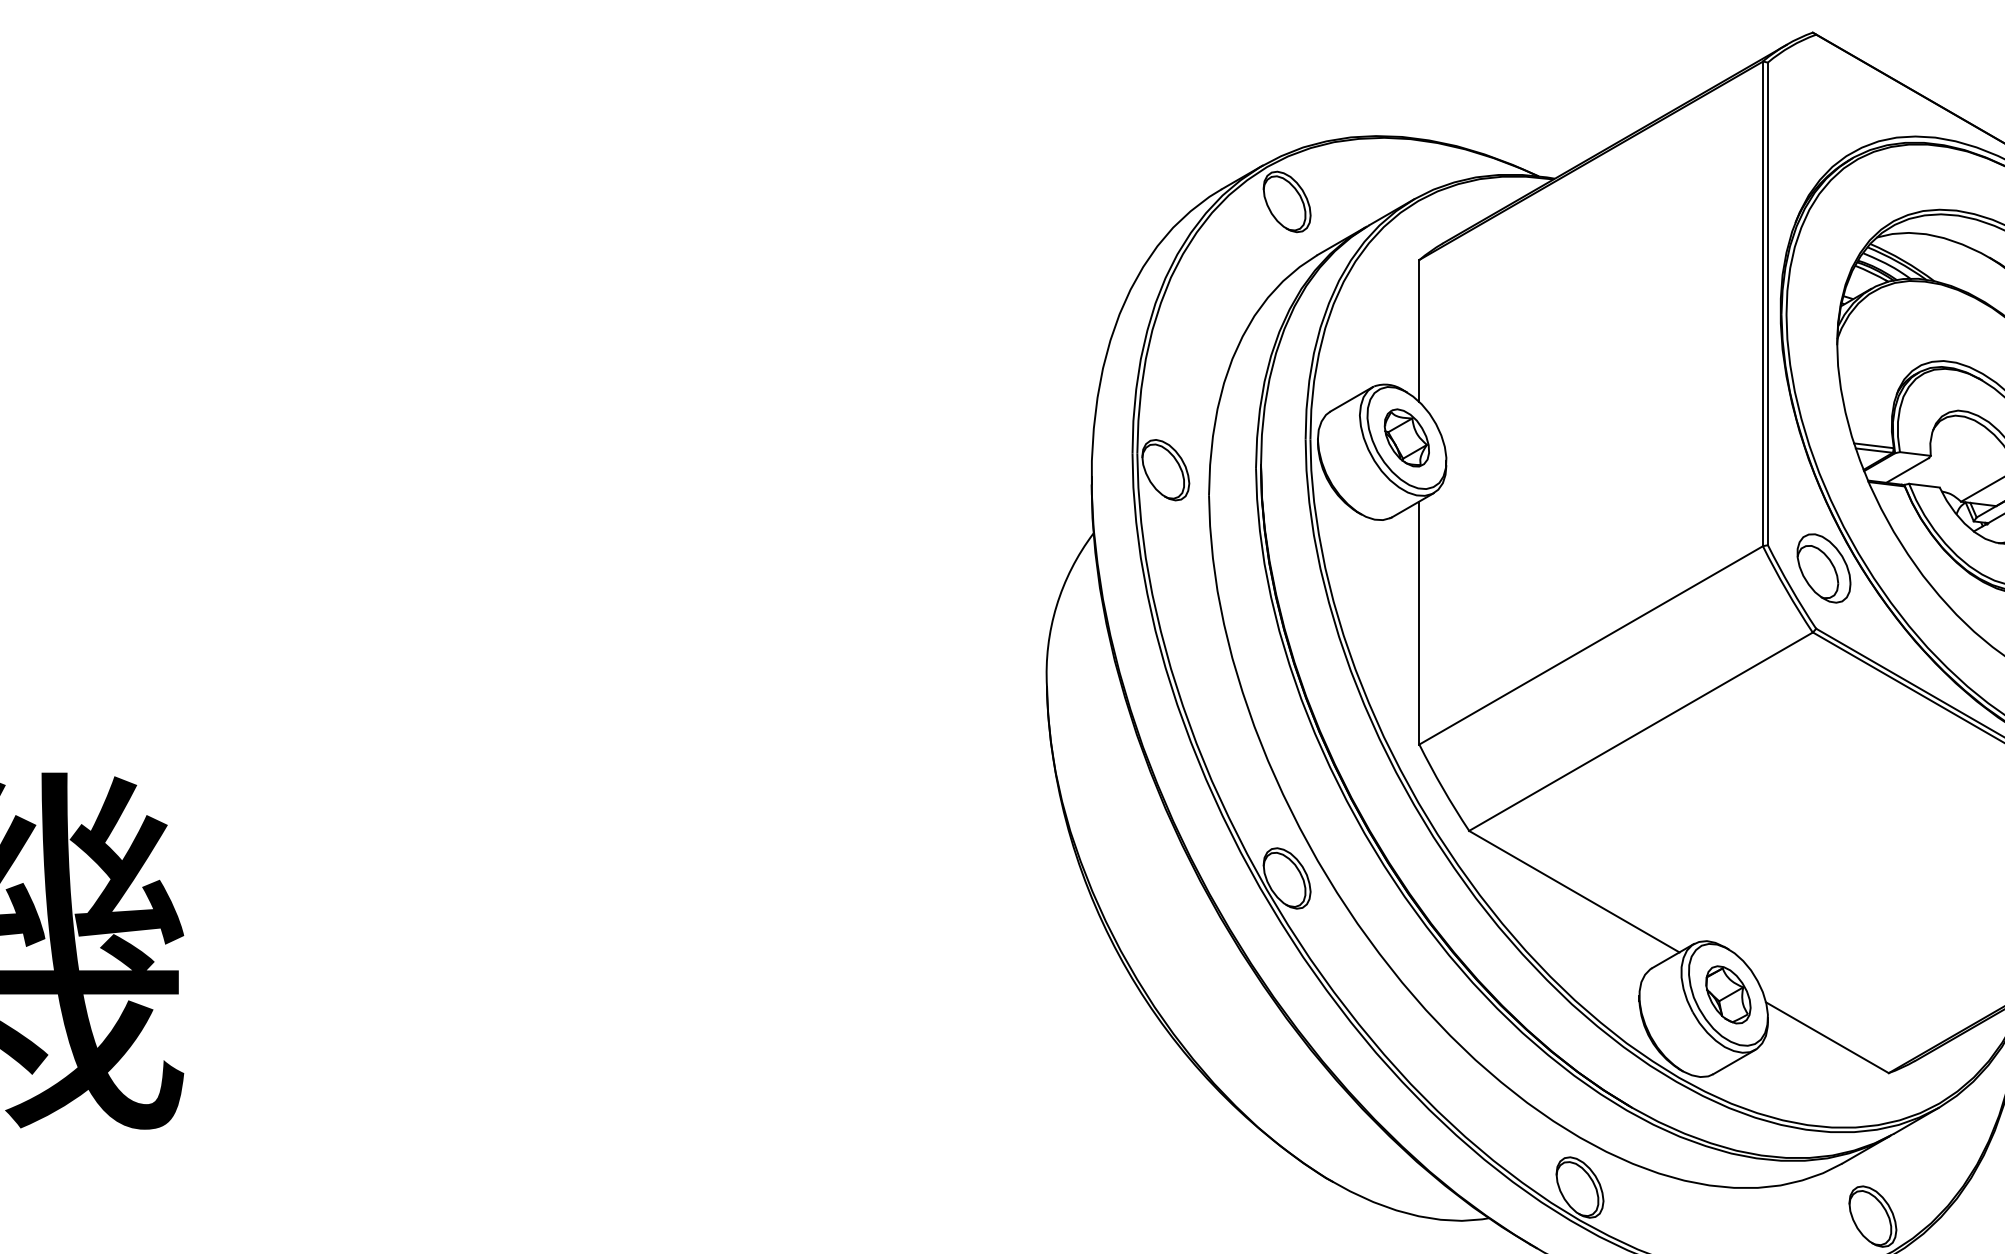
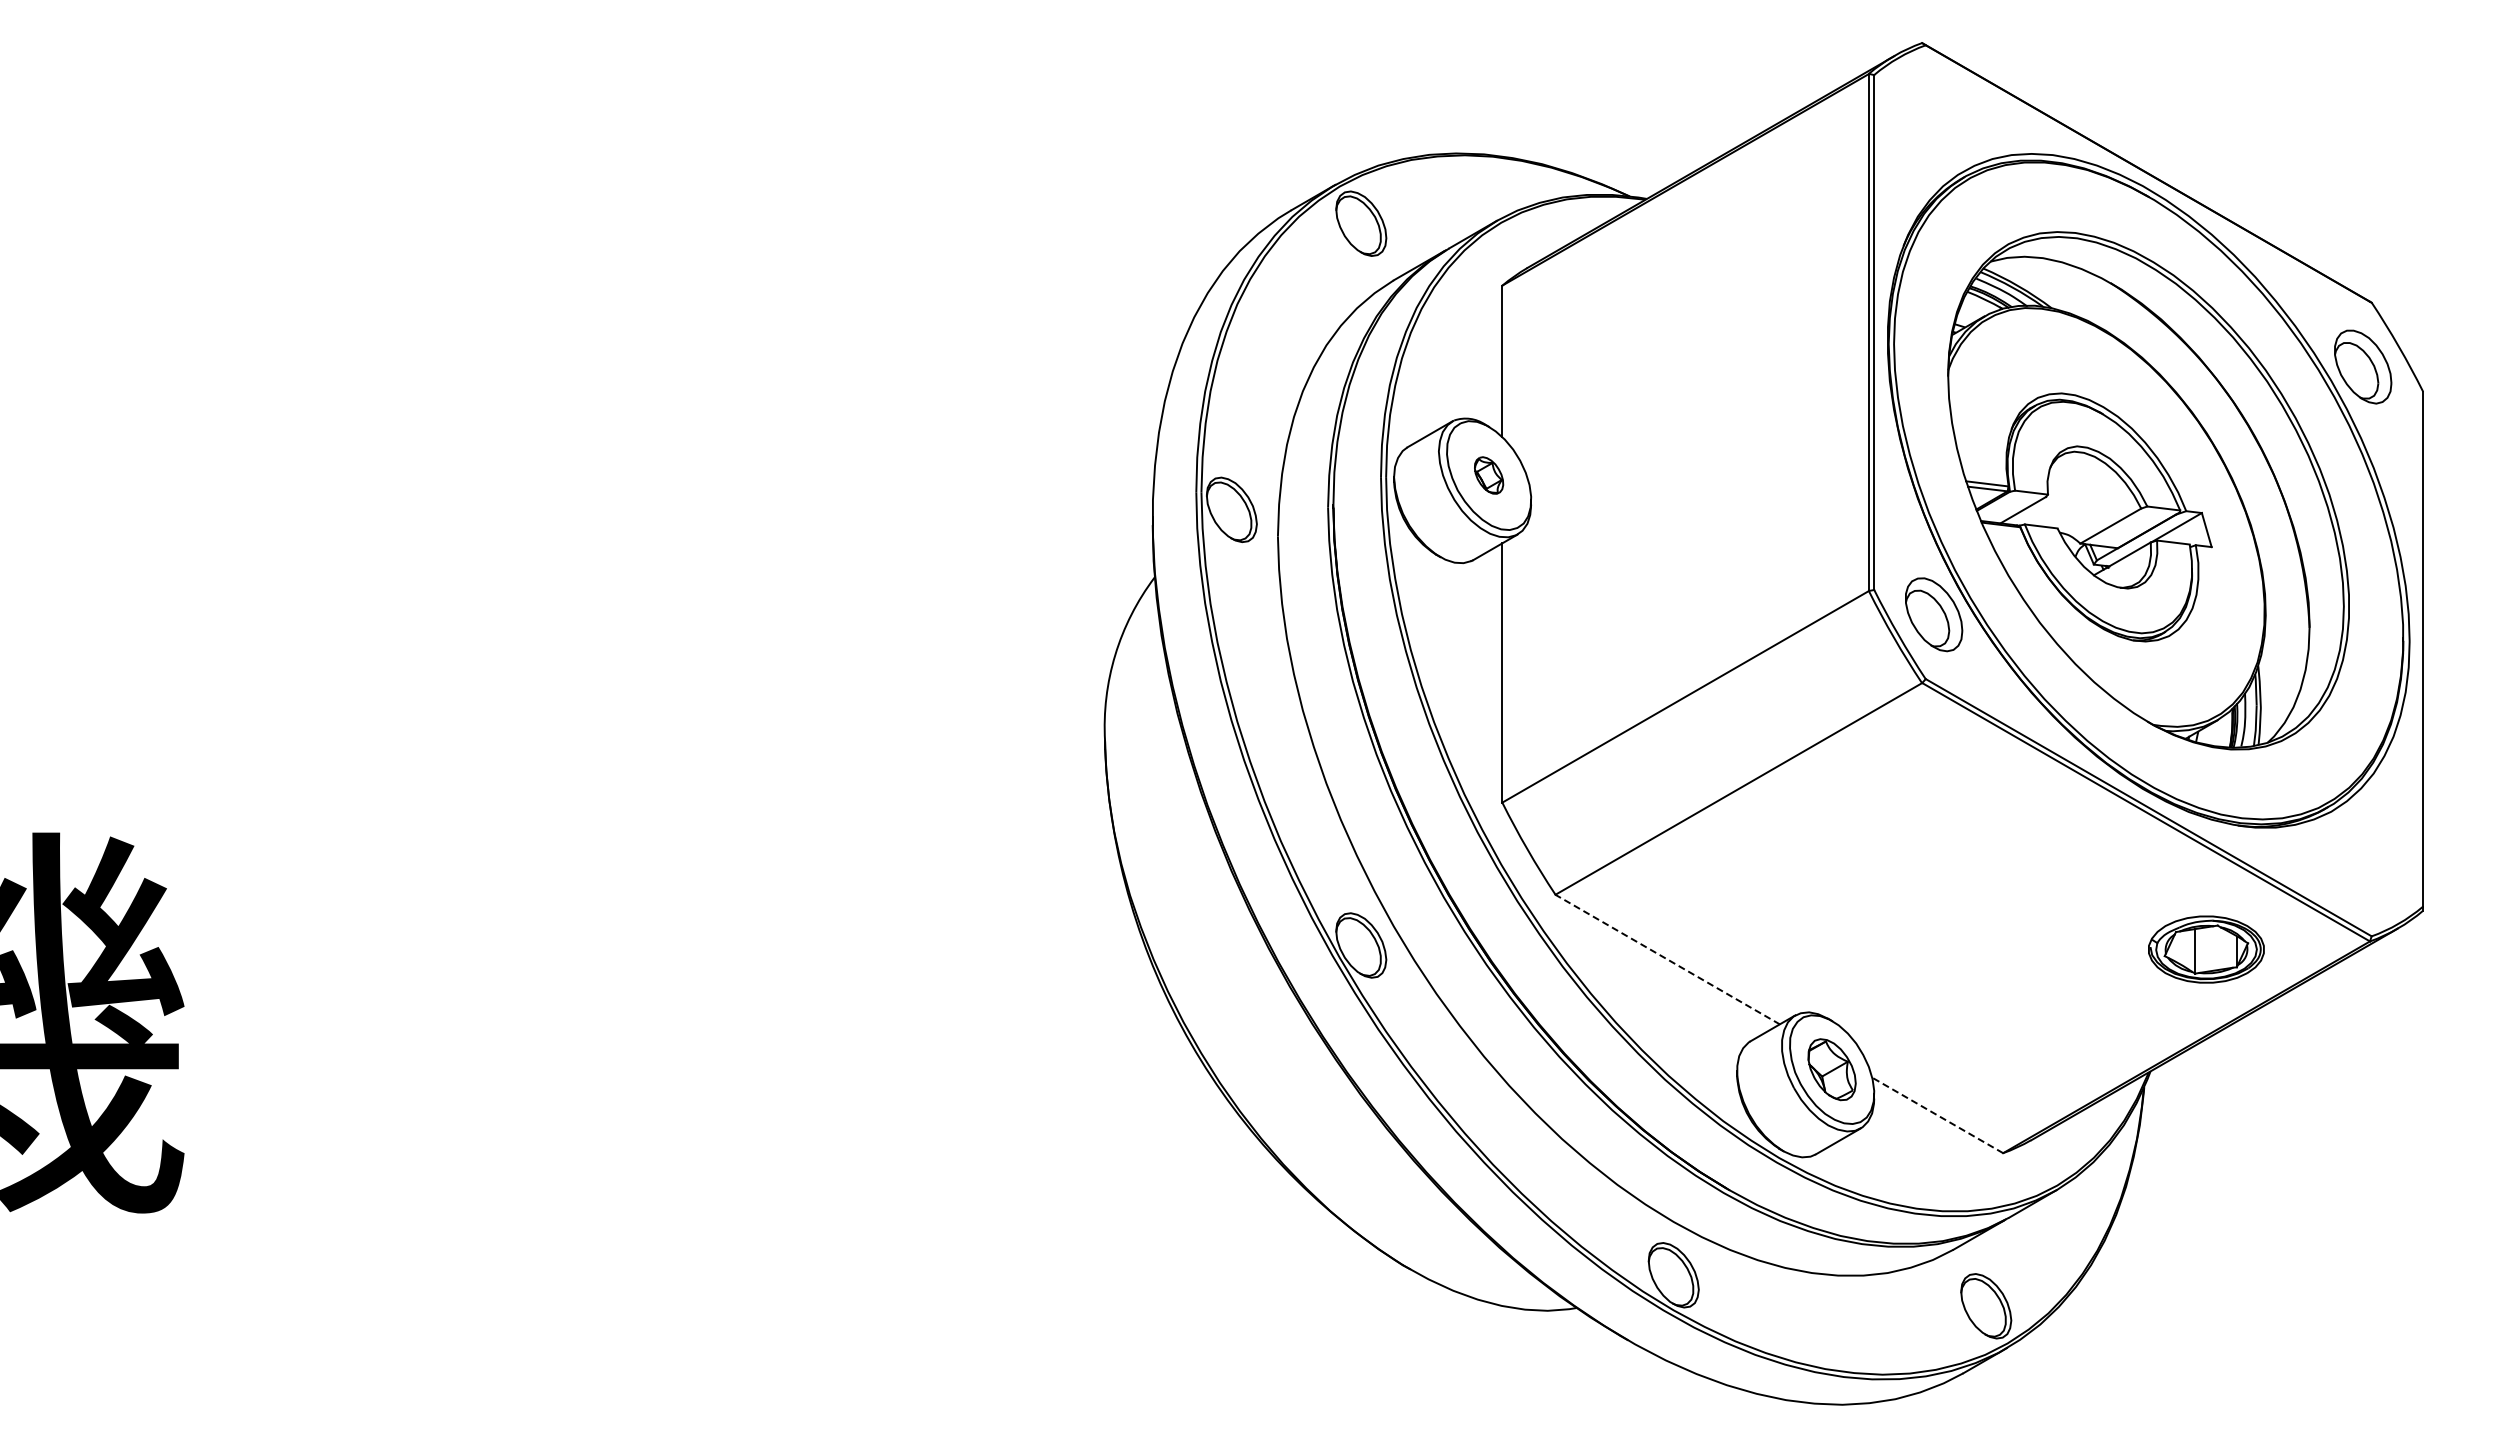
part: (1406, 437) -> (1488, 475), size x0.6
line: (1574, 891) -> (1667, 959), solid -> dashed
line: (1827, 1037) -> (1937, 1115), solid -> dashed

